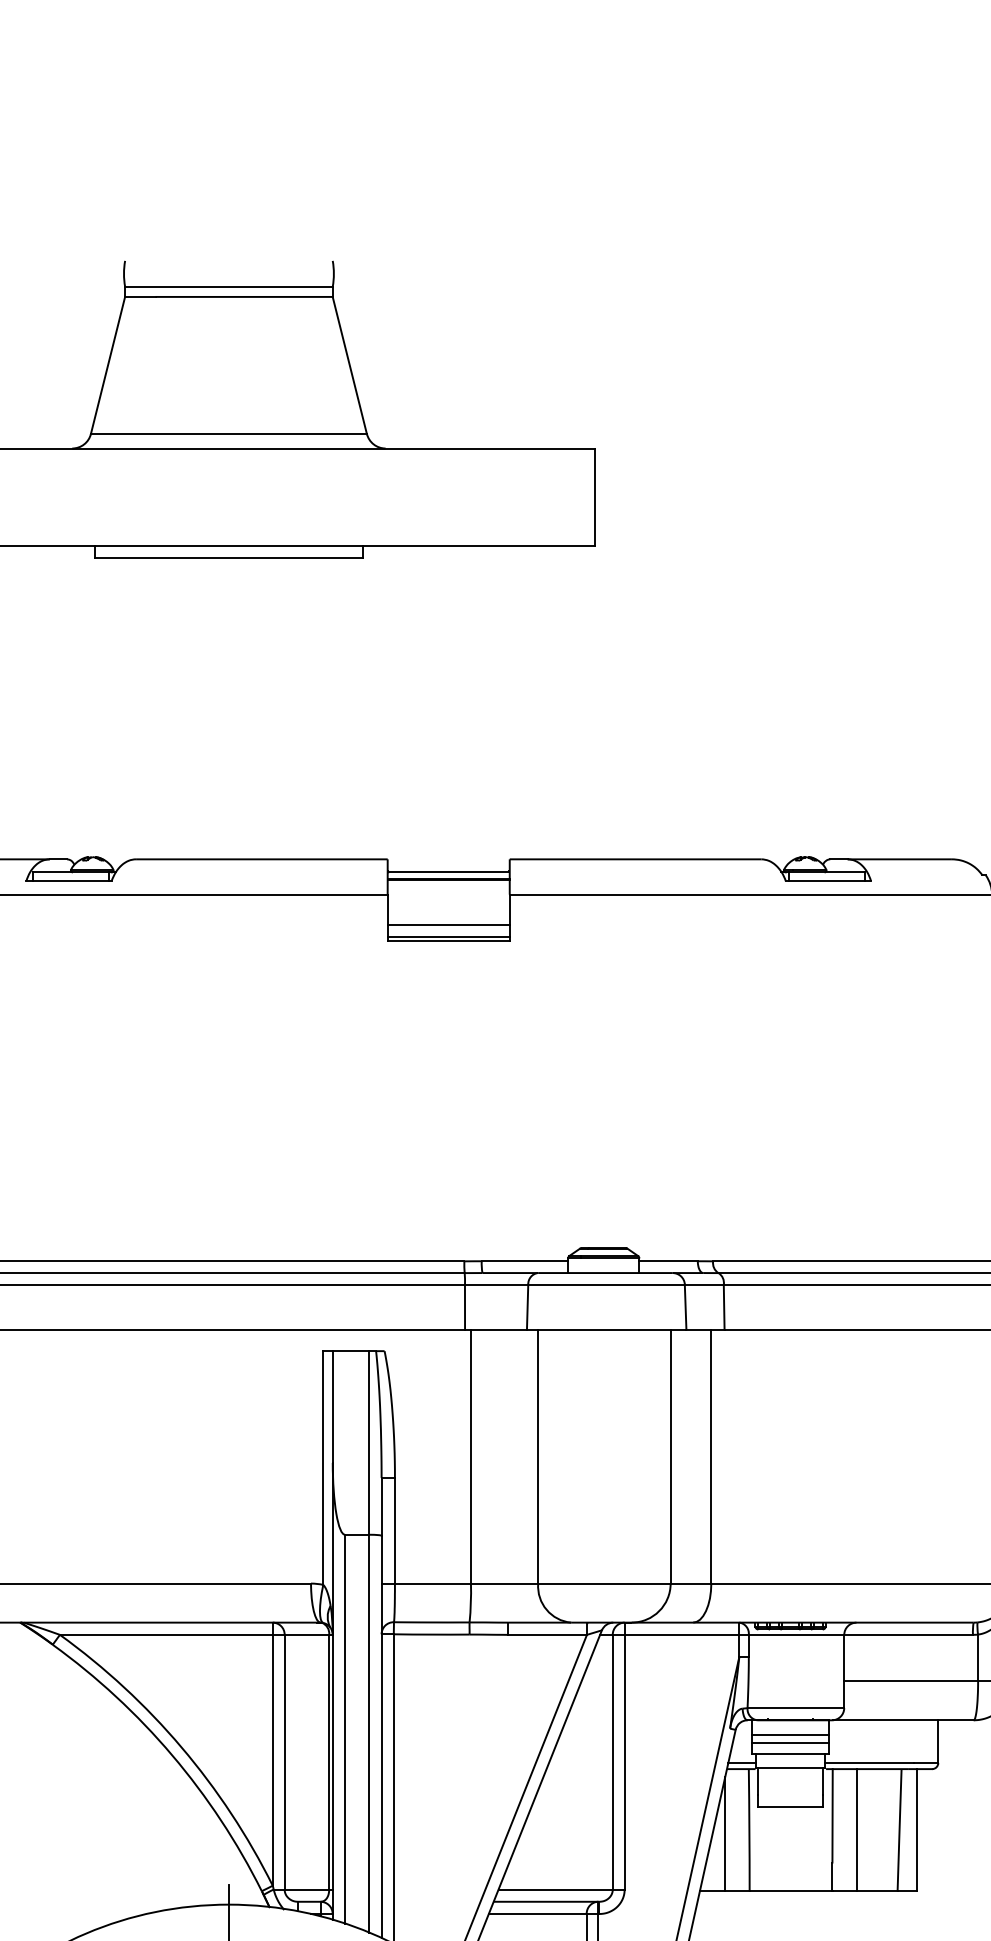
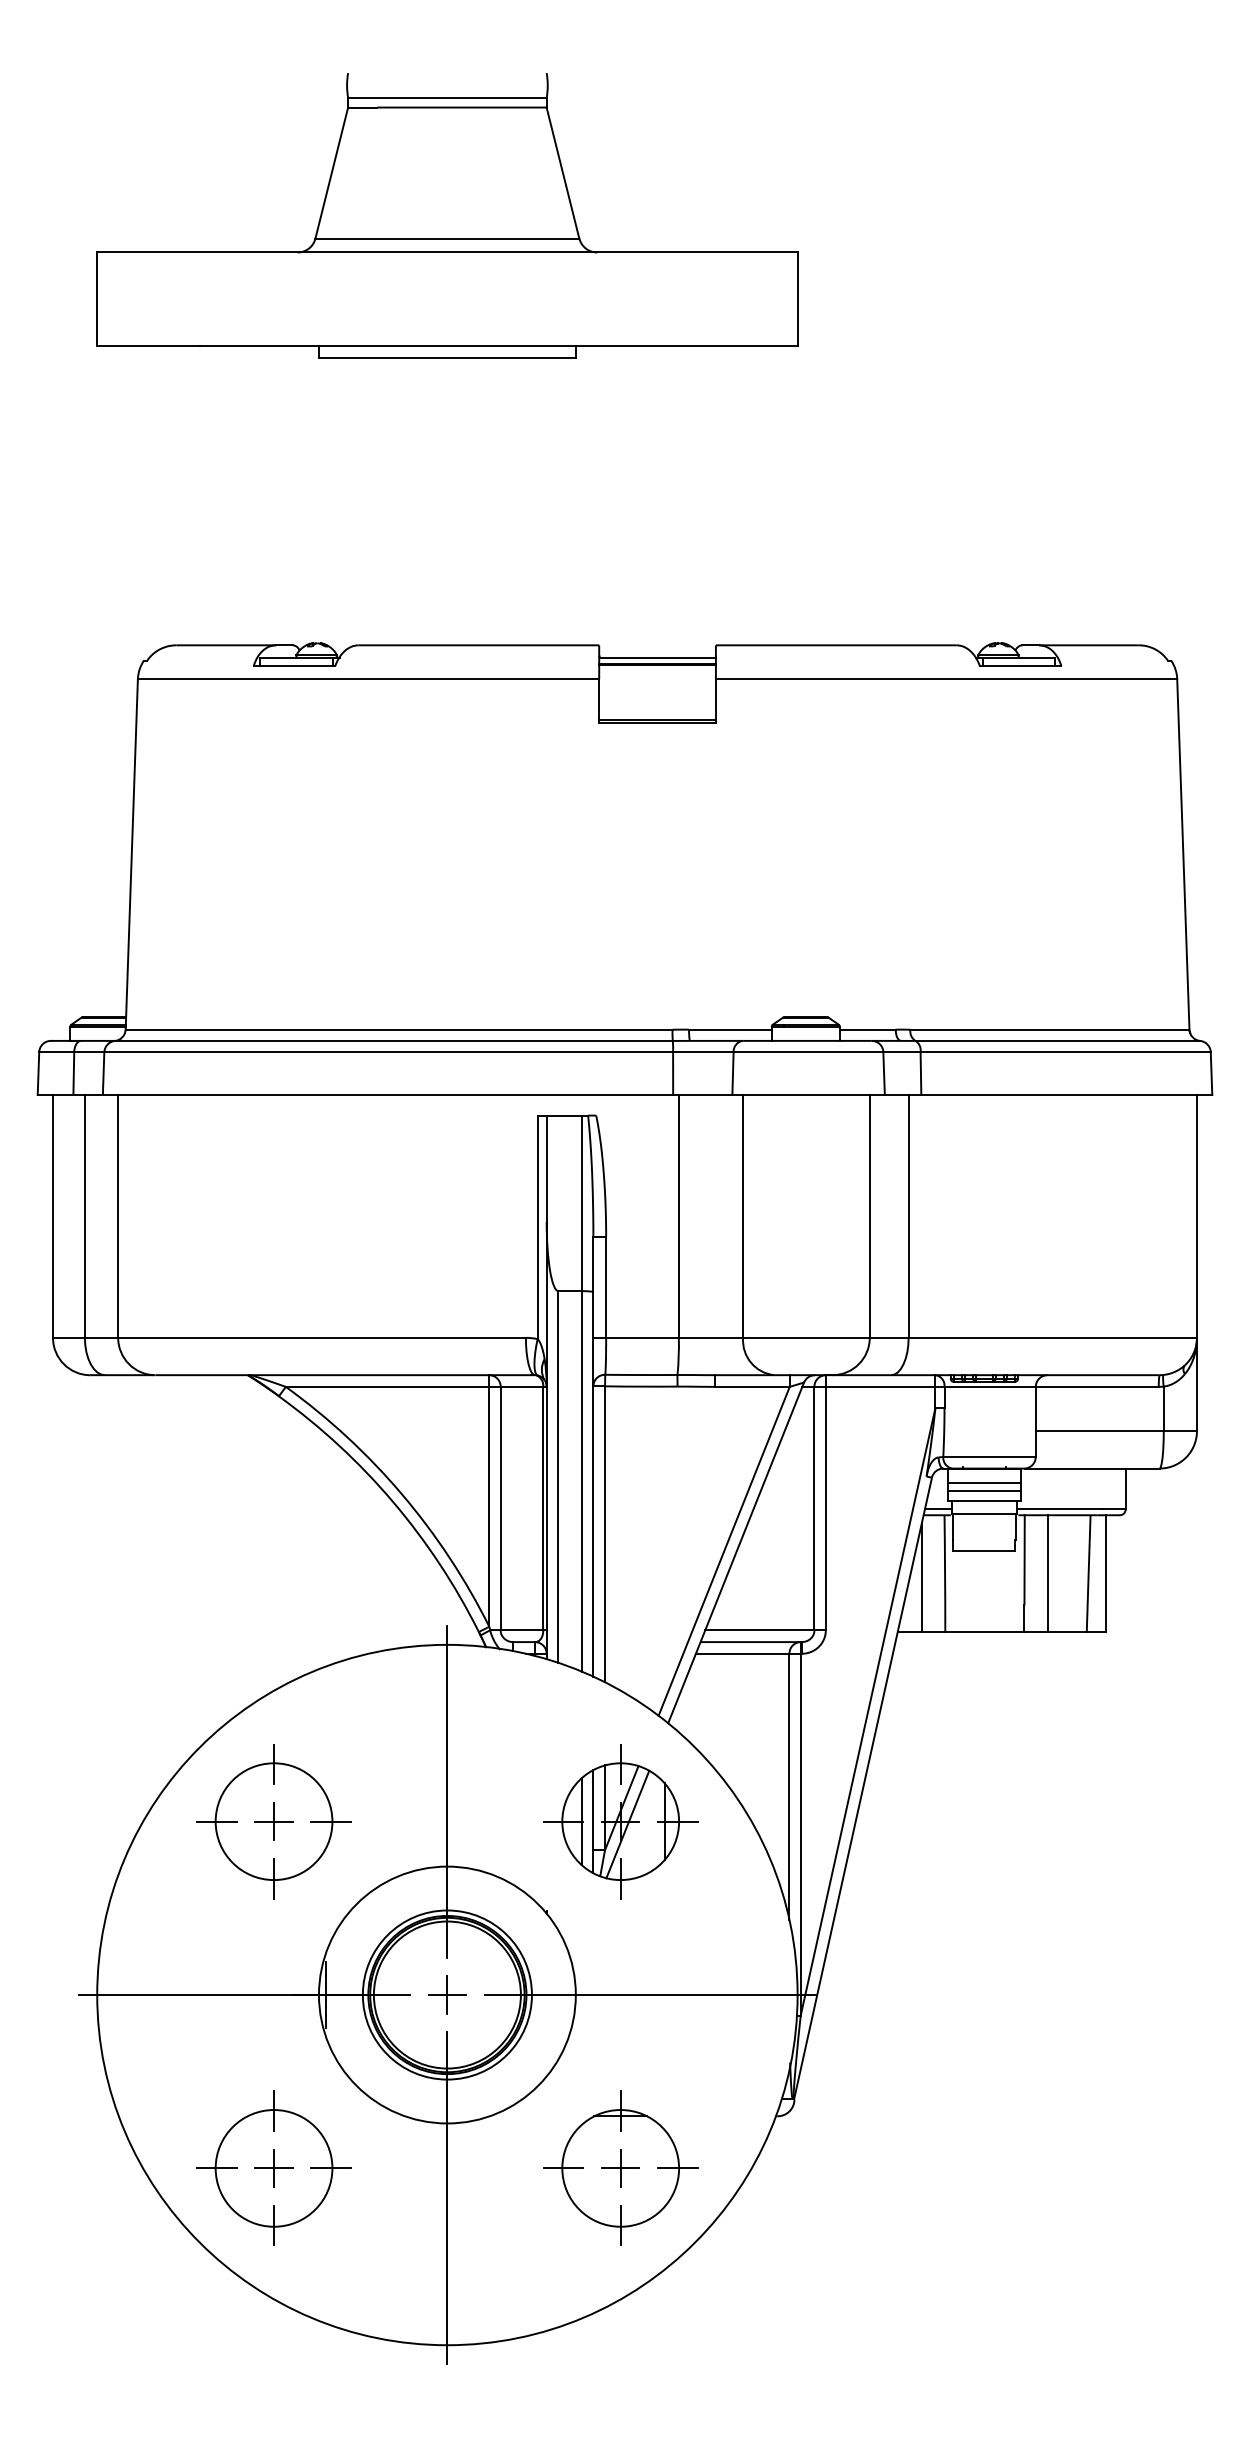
line: (448, 925) -> (657, 708), removed

